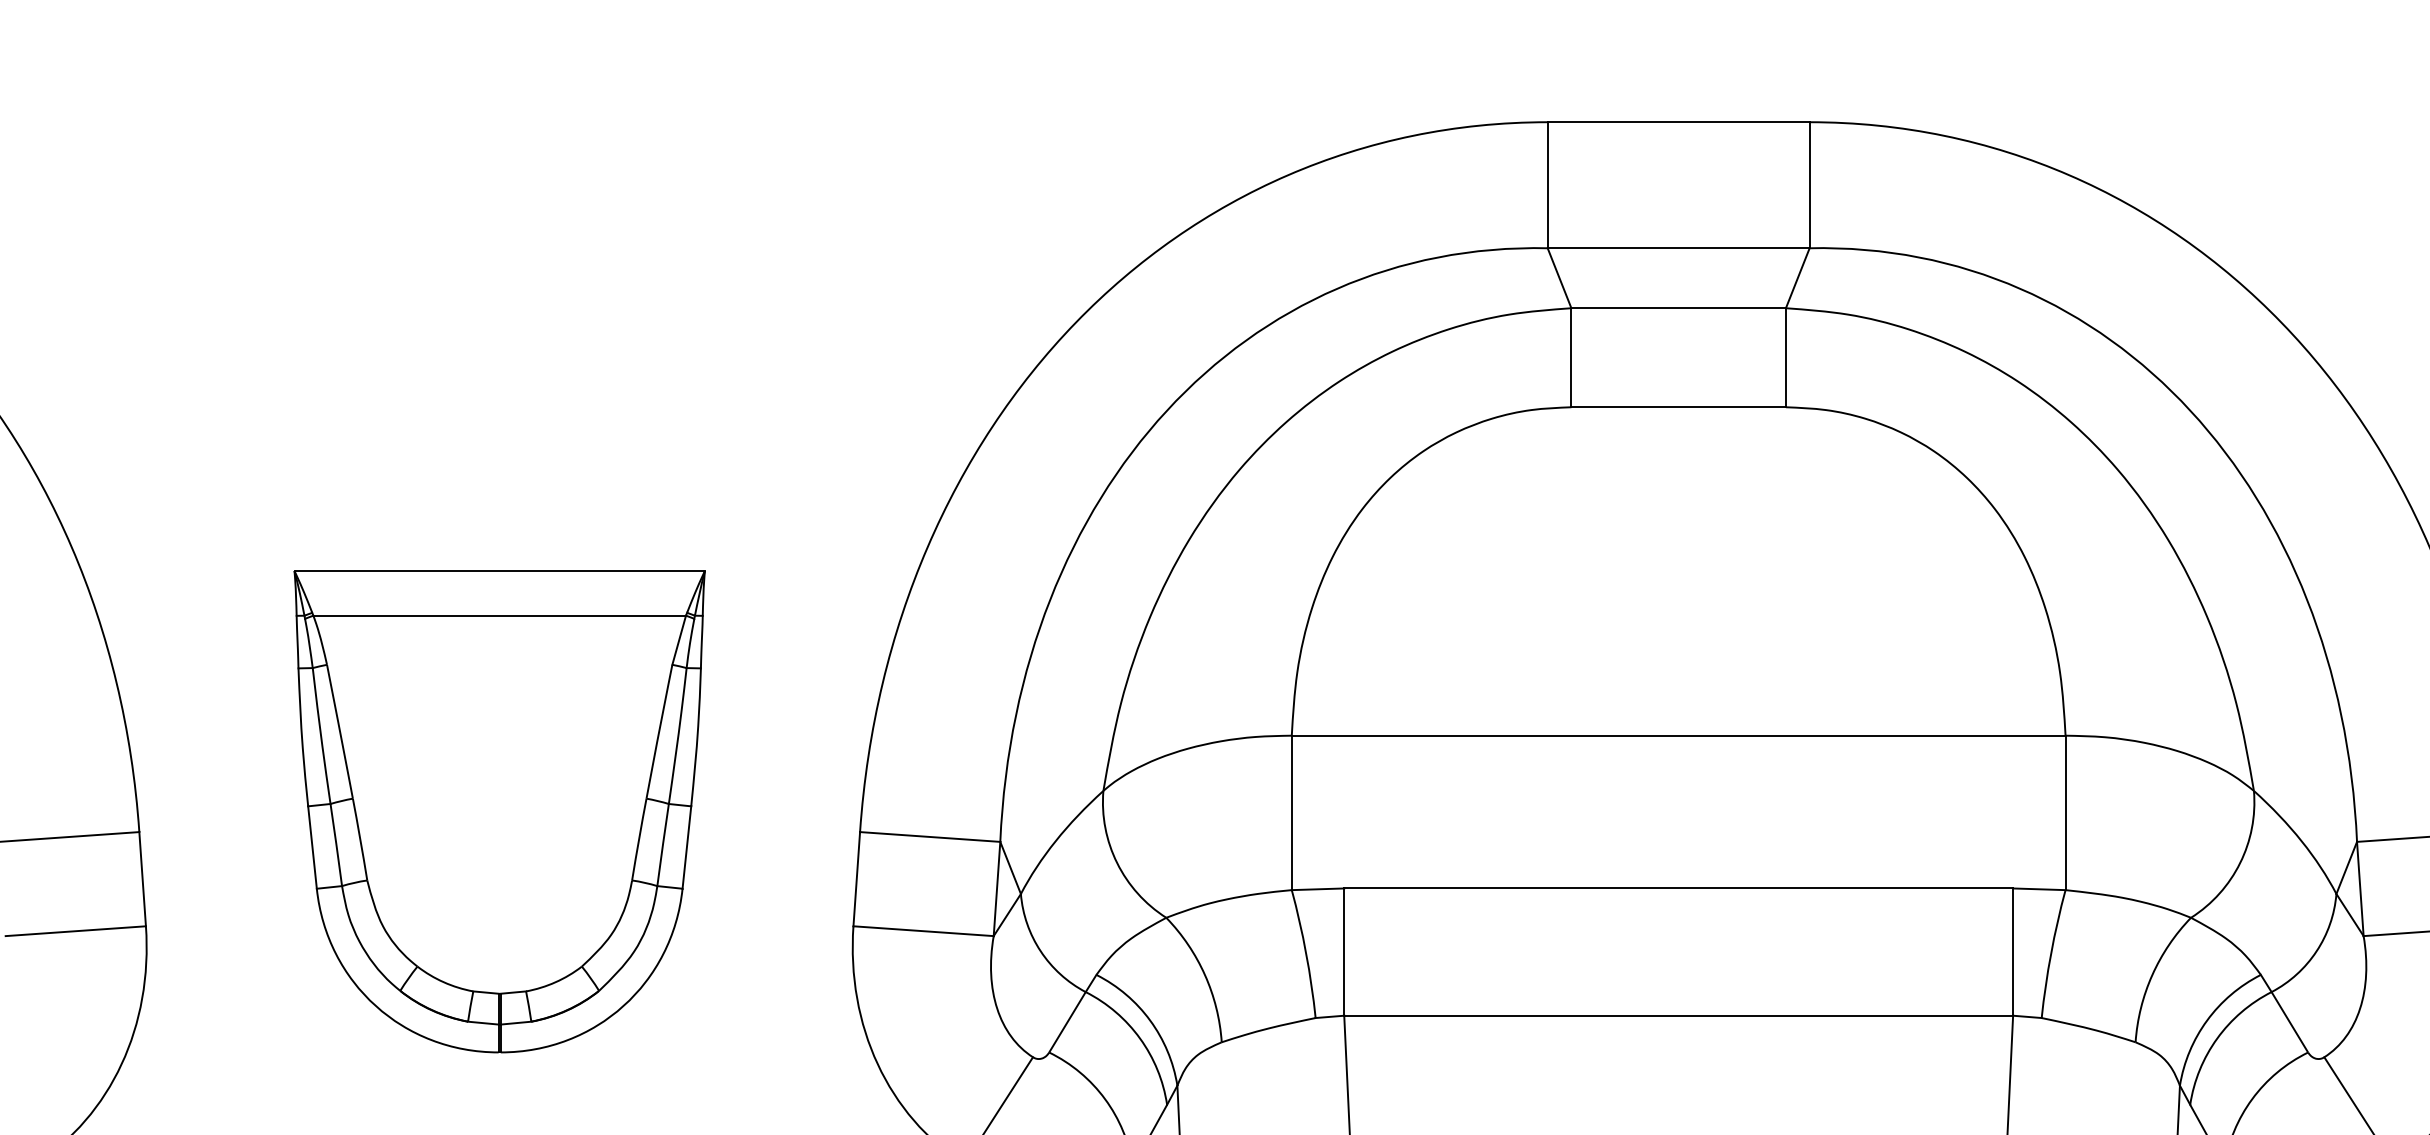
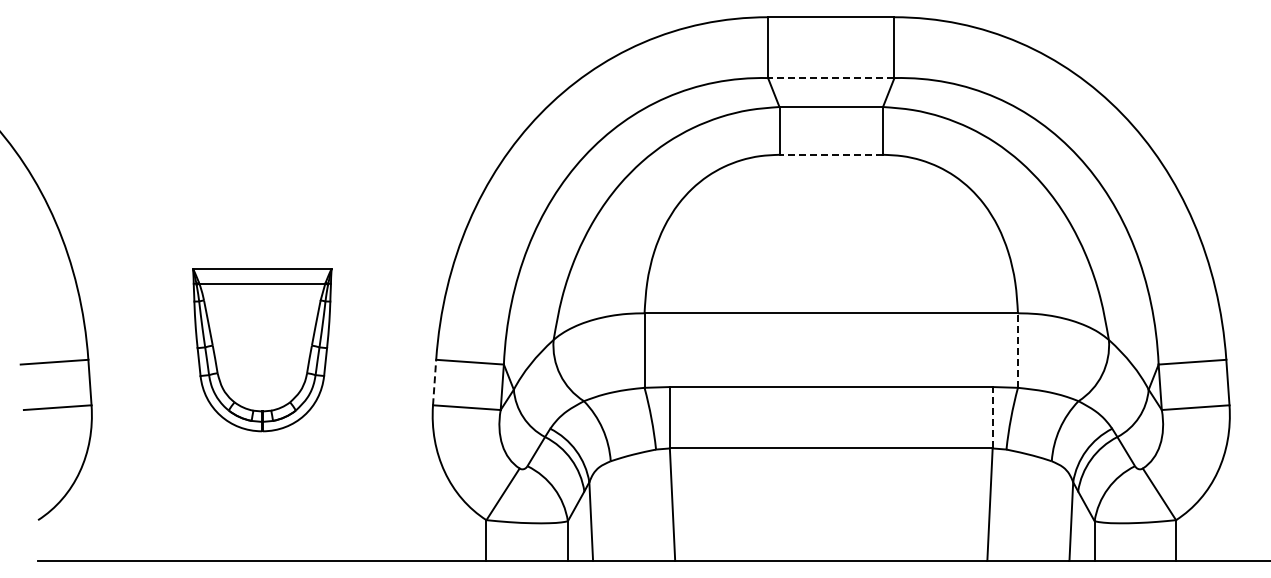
line: (1677, 249) -> (830, 78), solid -> dashed
line: (1679, 406) -> (831, 154), solid -> dashed
part: (500, 810) -> (262, 349), size x0.7
line: (2064, 812) -> (1017, 350), solid -> dashed
line: (856, 879) -> (434, 382), solid -> dashed
line: (2012, 951) -> (992, 417), solid -> dashed

